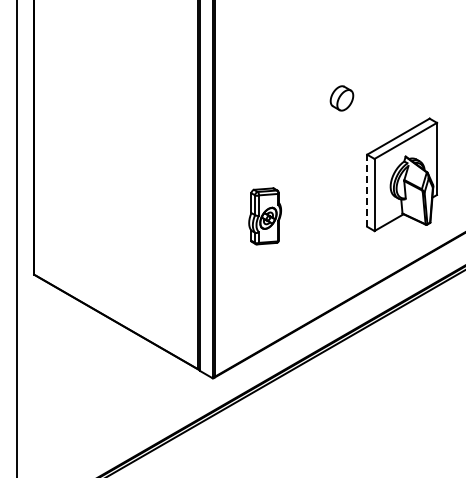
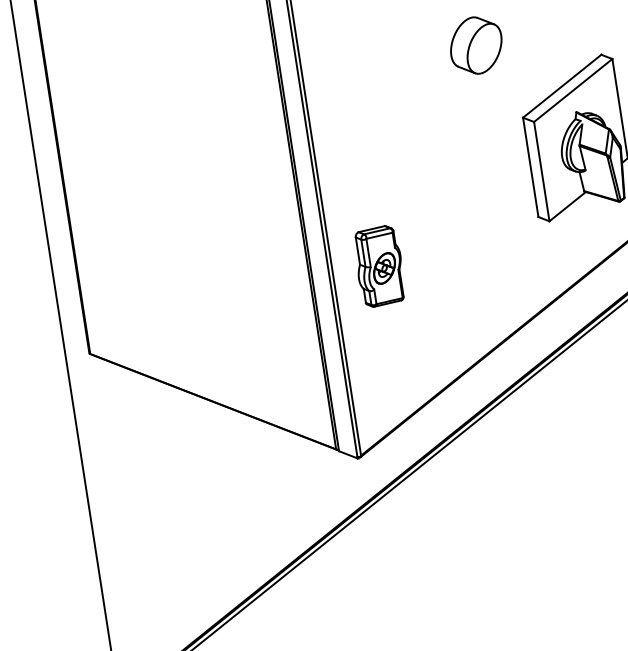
part: (341, 98) -> (475, 45), size x1.67
line: (367, 190) -> (531, 166), dashed -> solid
part: (264, 216) -> (378, 266), moved

